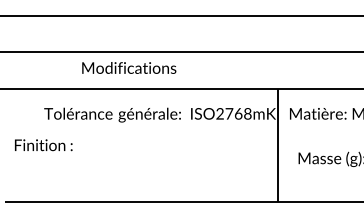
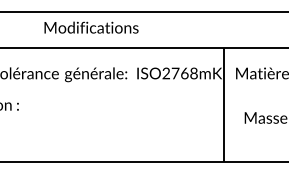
text: (129, 67) -> (91, 27), moved

